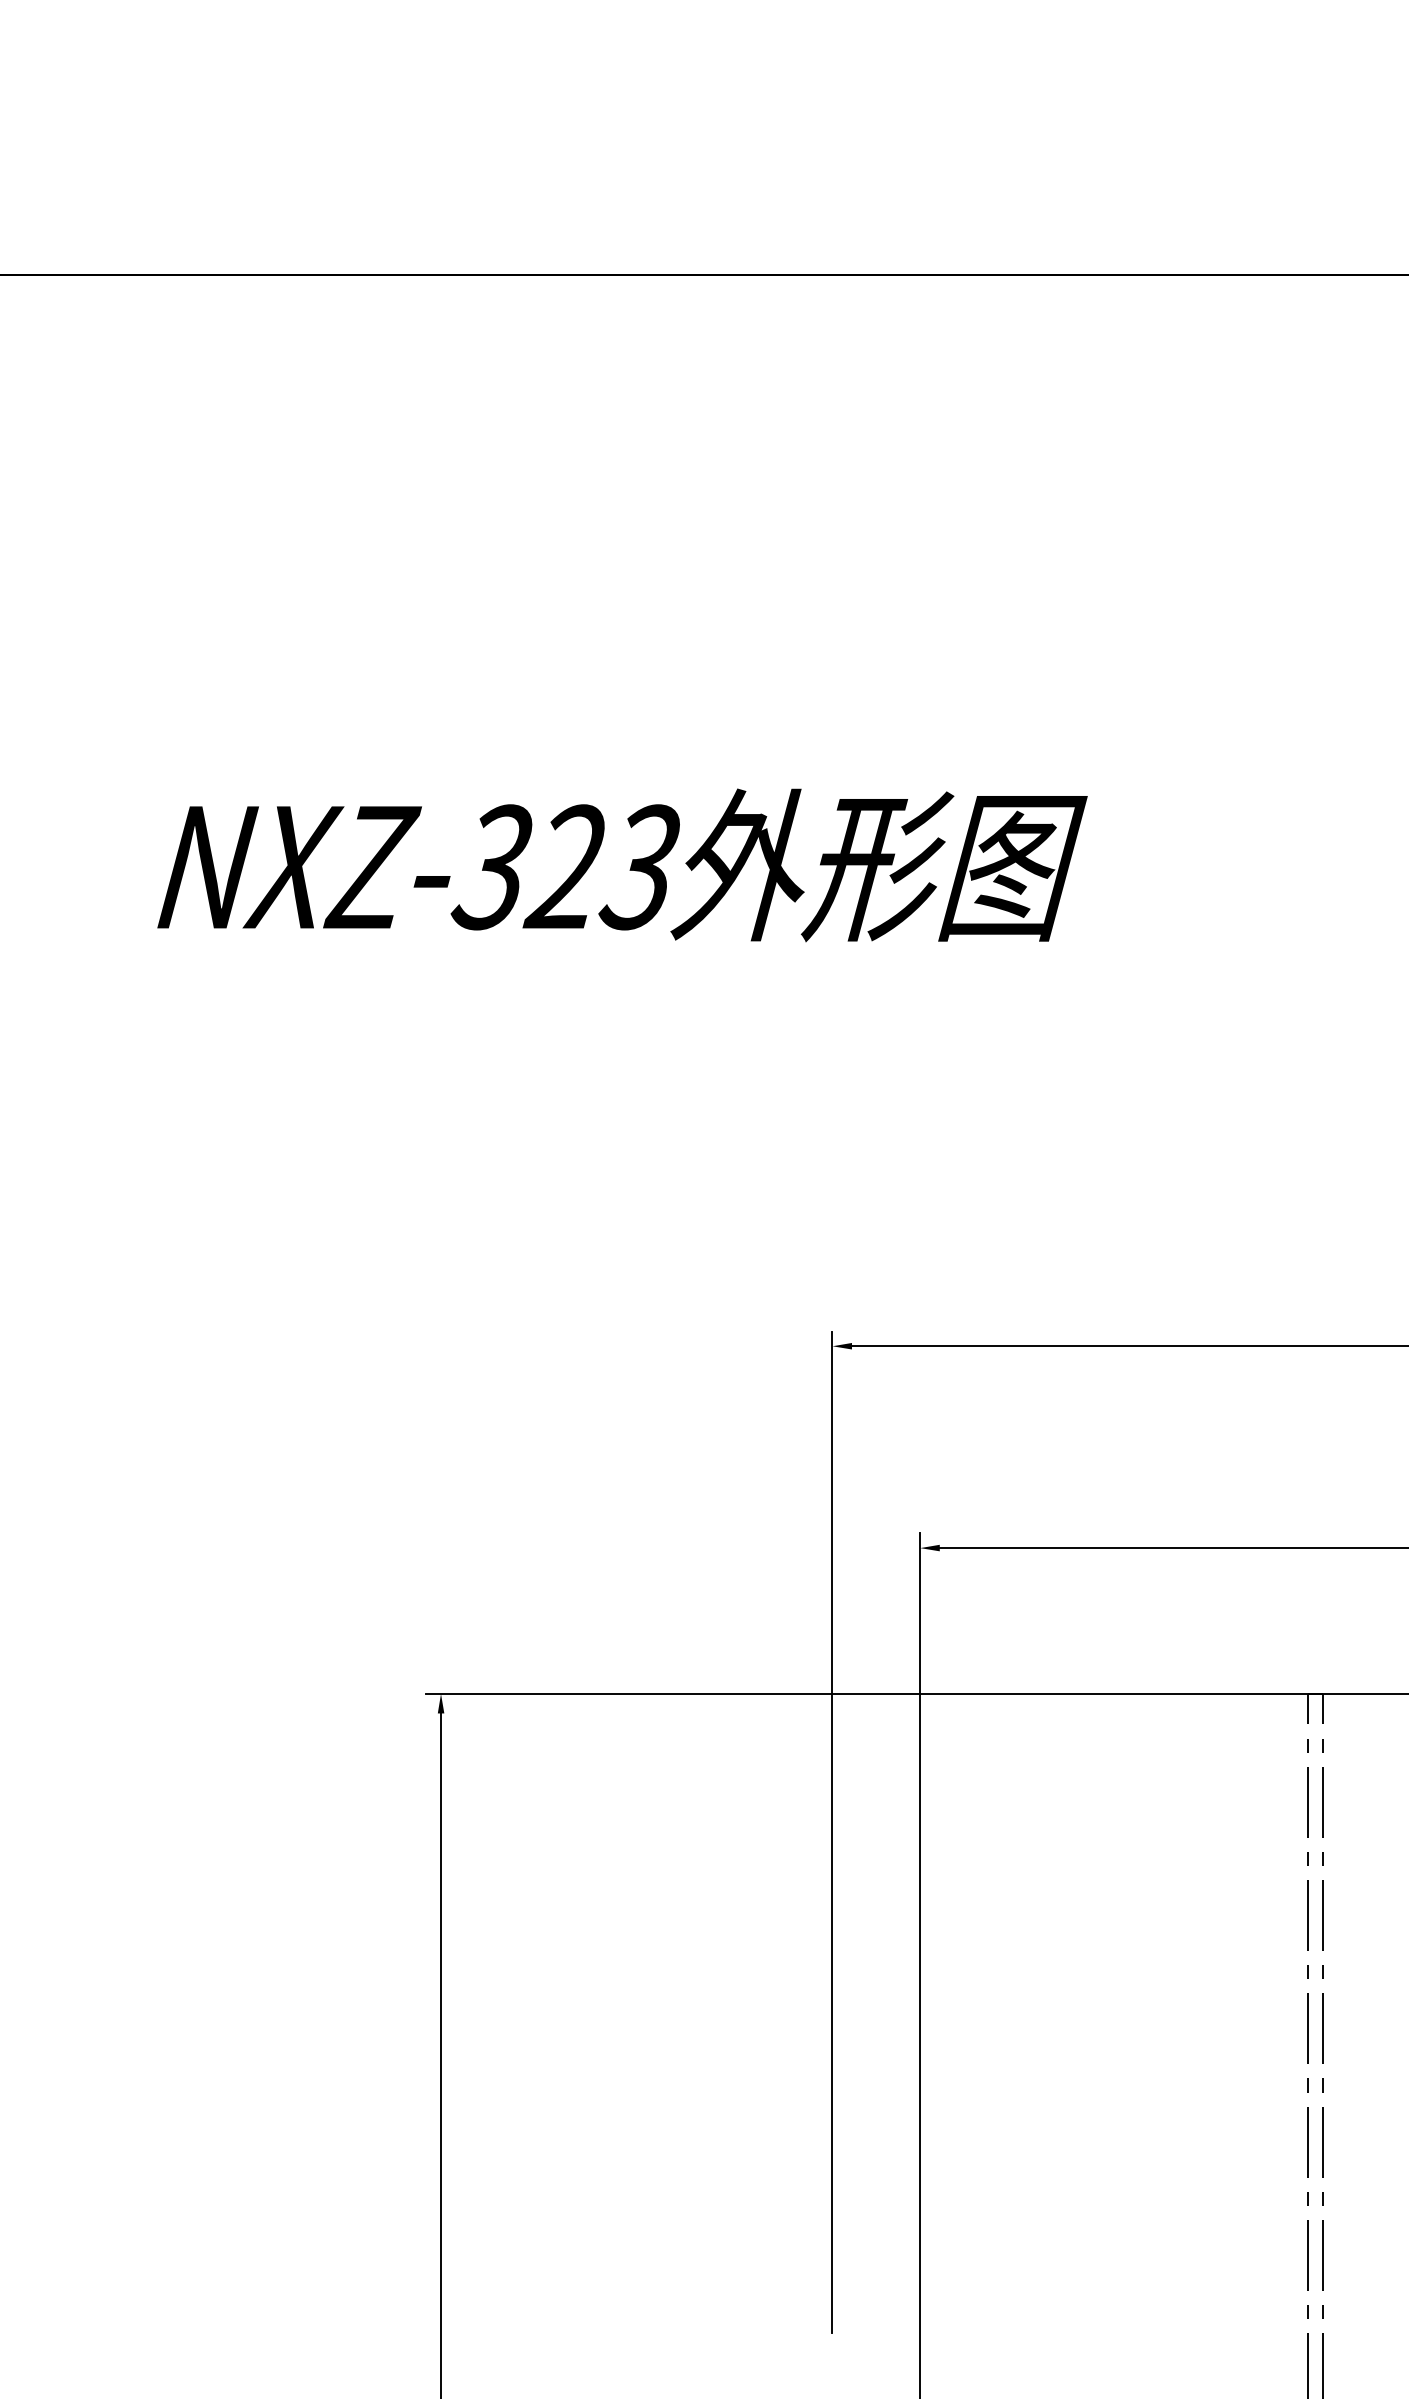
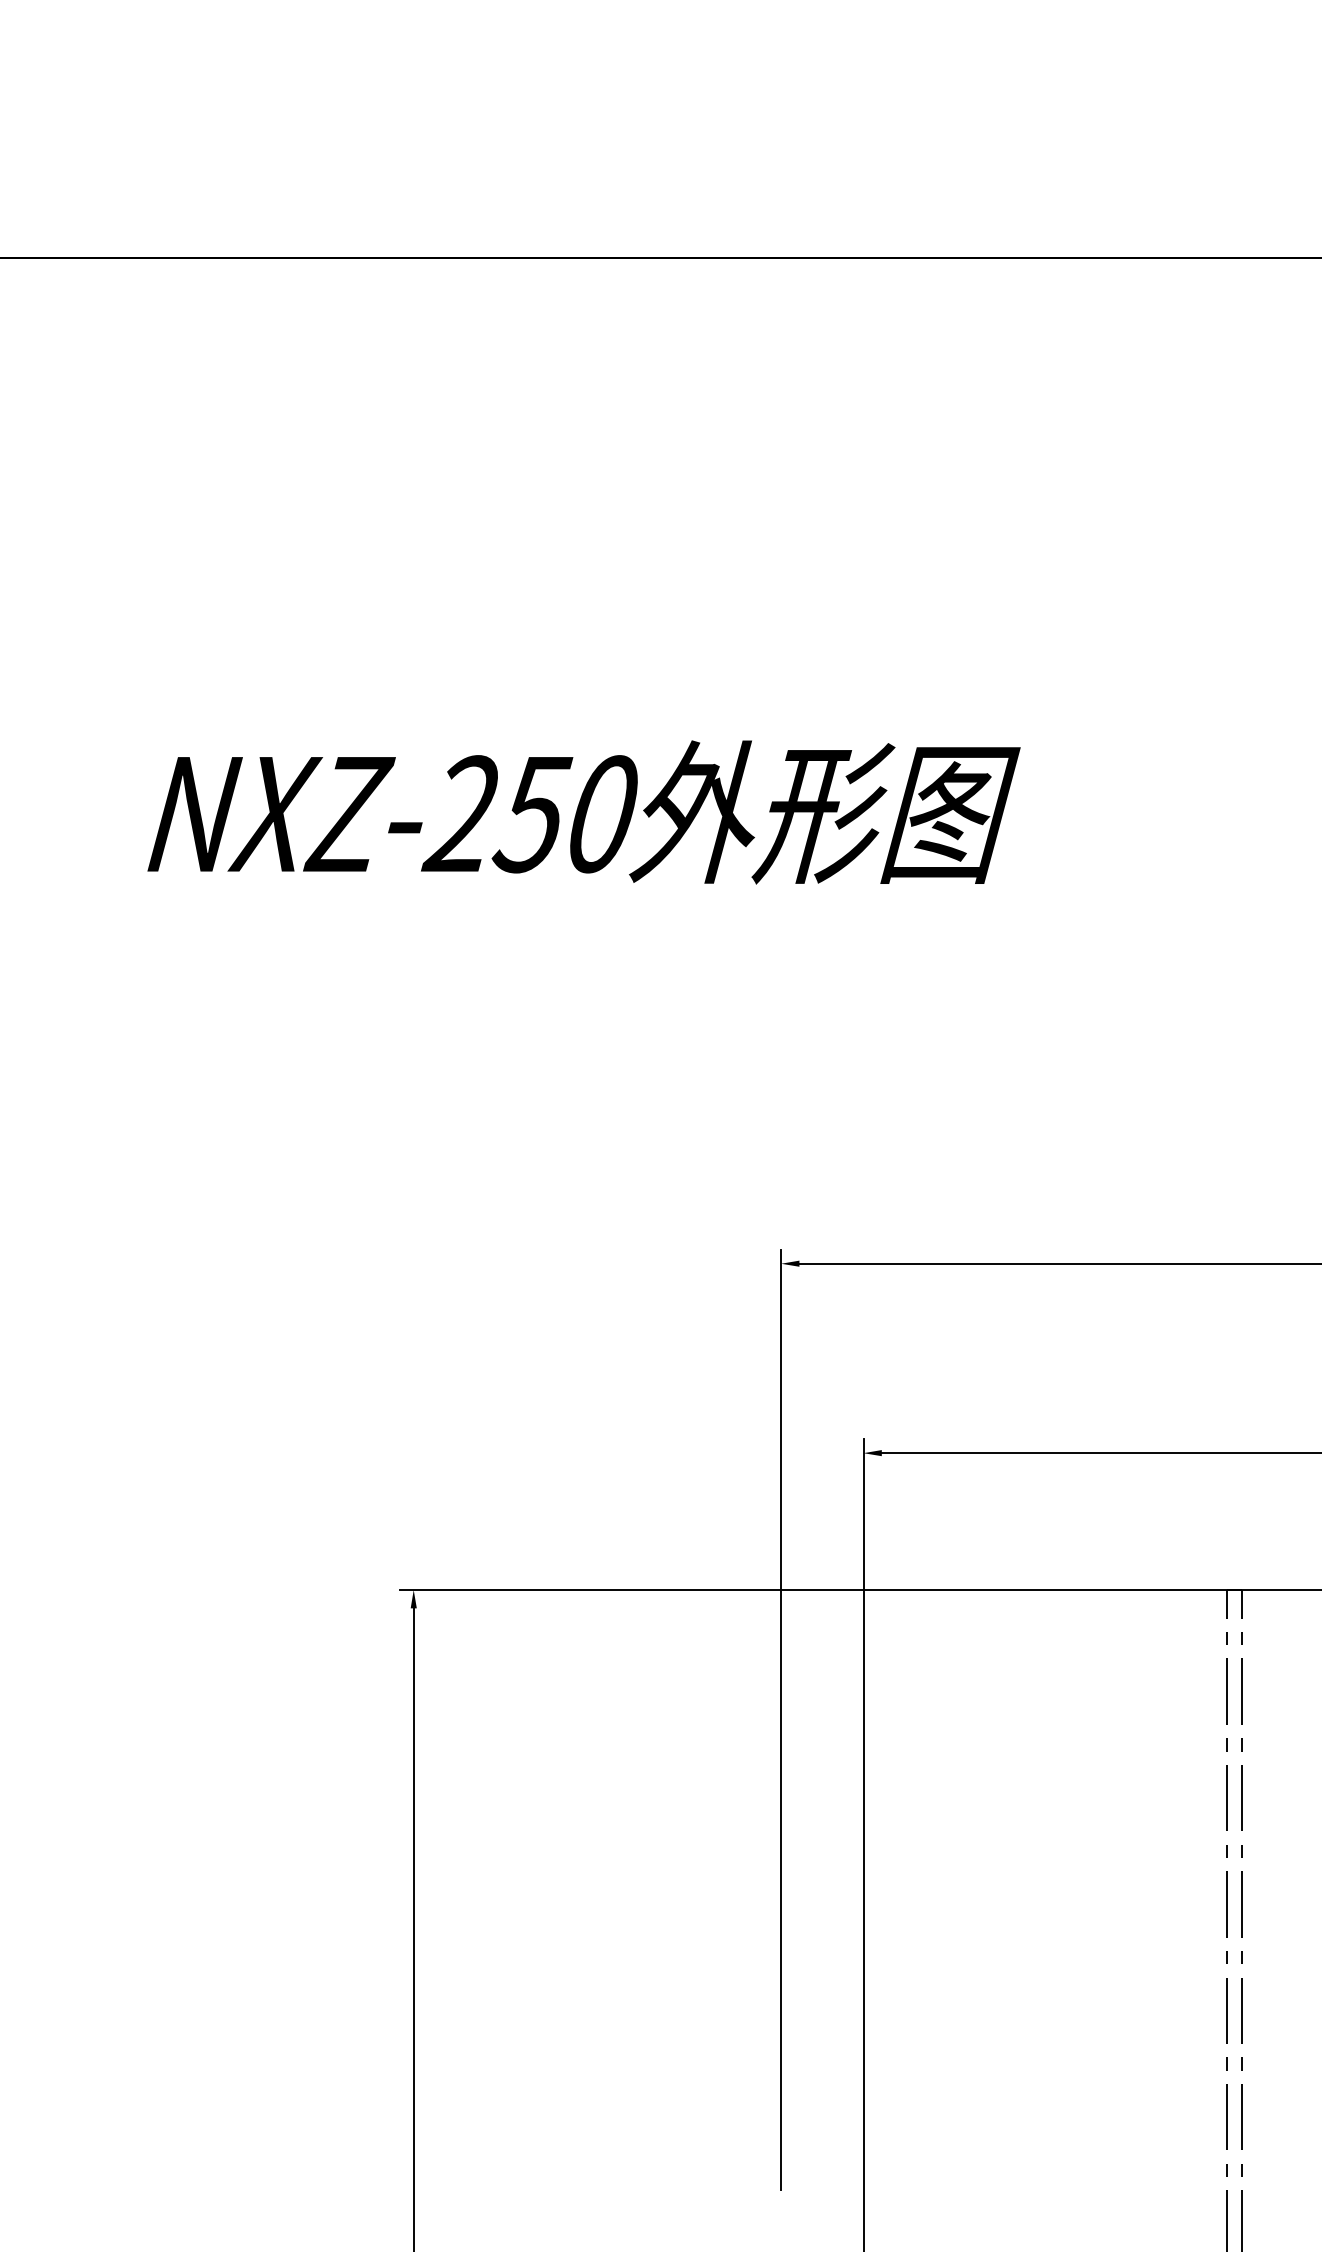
text: (564, 867) -> (529, 814), NXZ-323 -> NXZ-250

